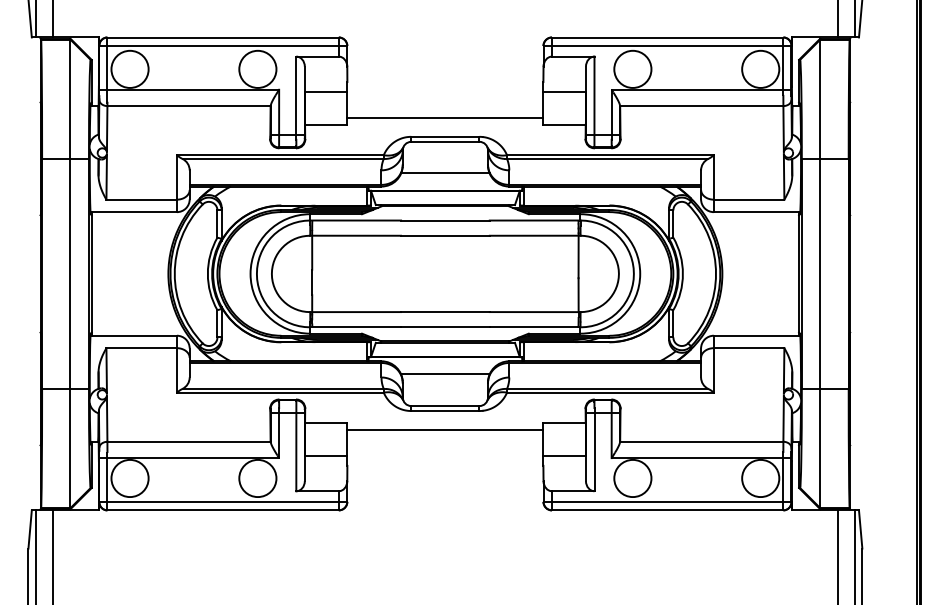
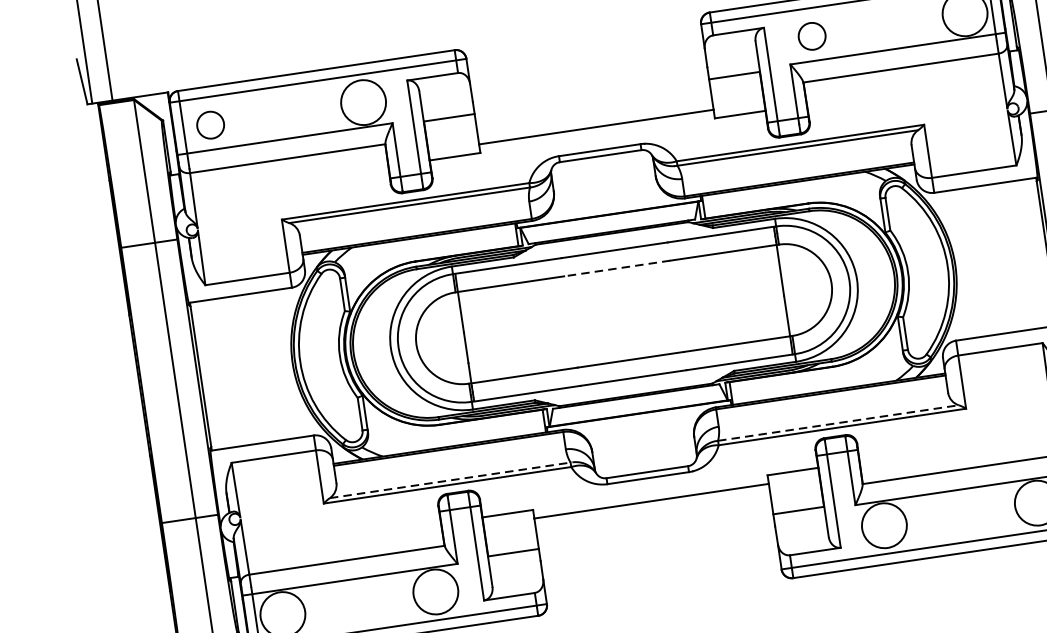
circle: (129, 68) -> (209, 124), size x0.6
circle: (632, 68) -> (811, 35), size x0.6
line: (445, 173) -> (606, 194), removed
line: (444, 235) -> (616, 268), solid -> dashed
line: (445, 374) -> (641, 434), removed
line: (284, 388) -> (451, 479), solid -> dashed
line: (607, 388) -> (838, 422), solid -> dashed

